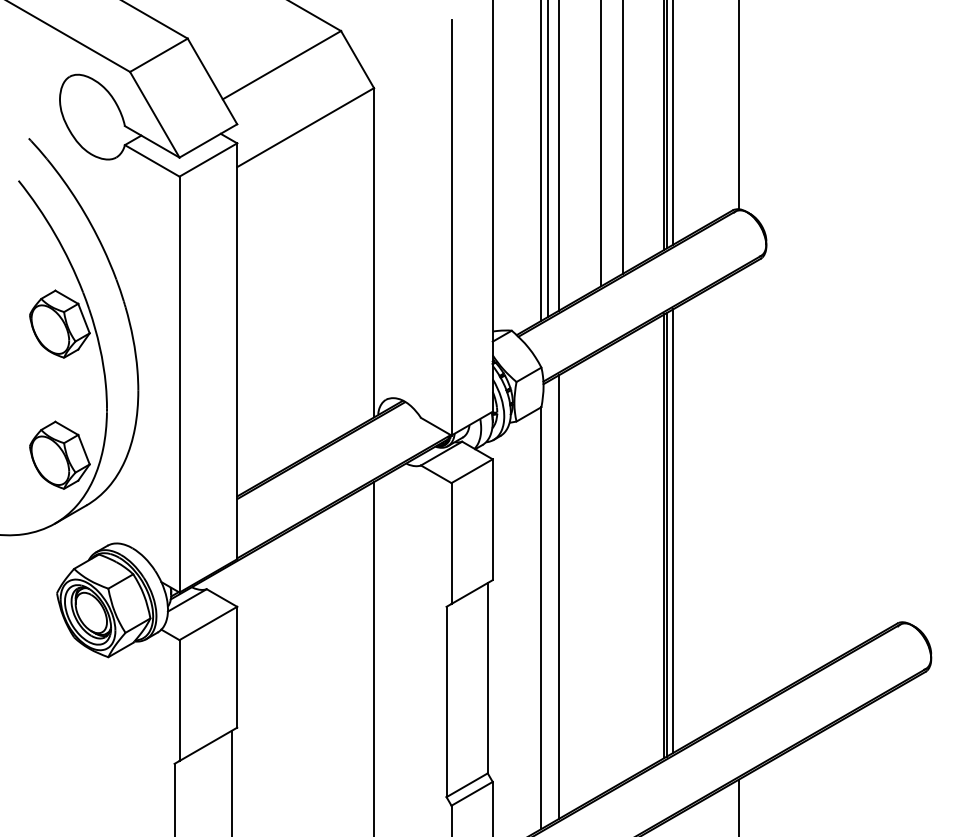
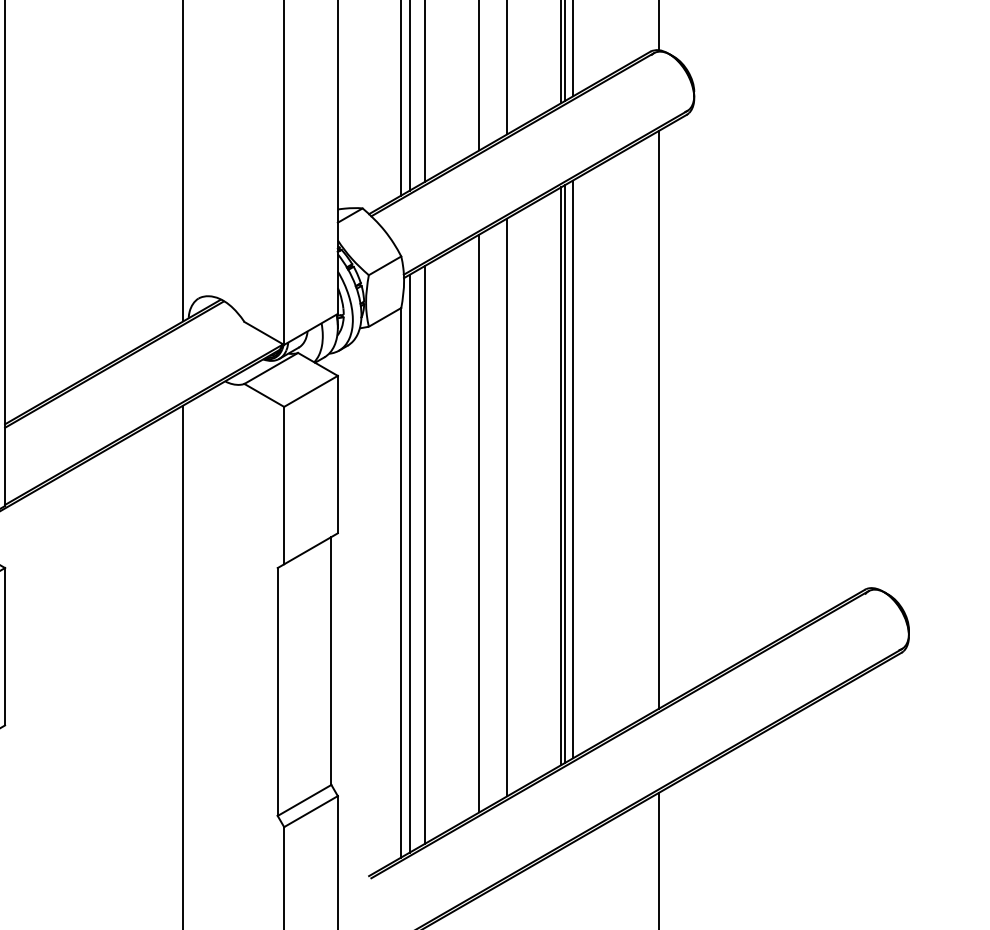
line: (739, 492) -> (659, 419), added
line: (622, 560) -> (506, 507), added
line: (601, 572) -> (479, 523), added
line: (547, 603) -> (409, 563), added

